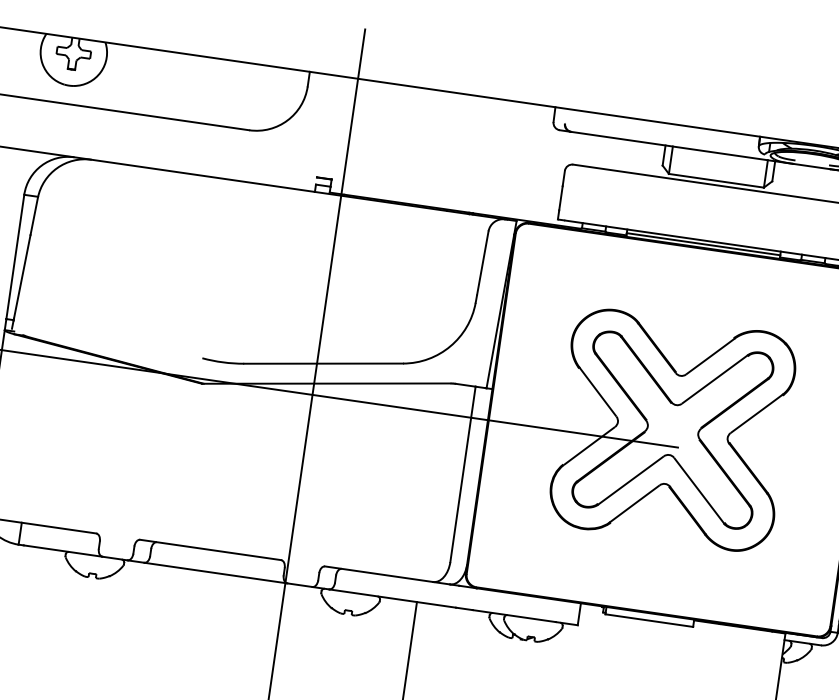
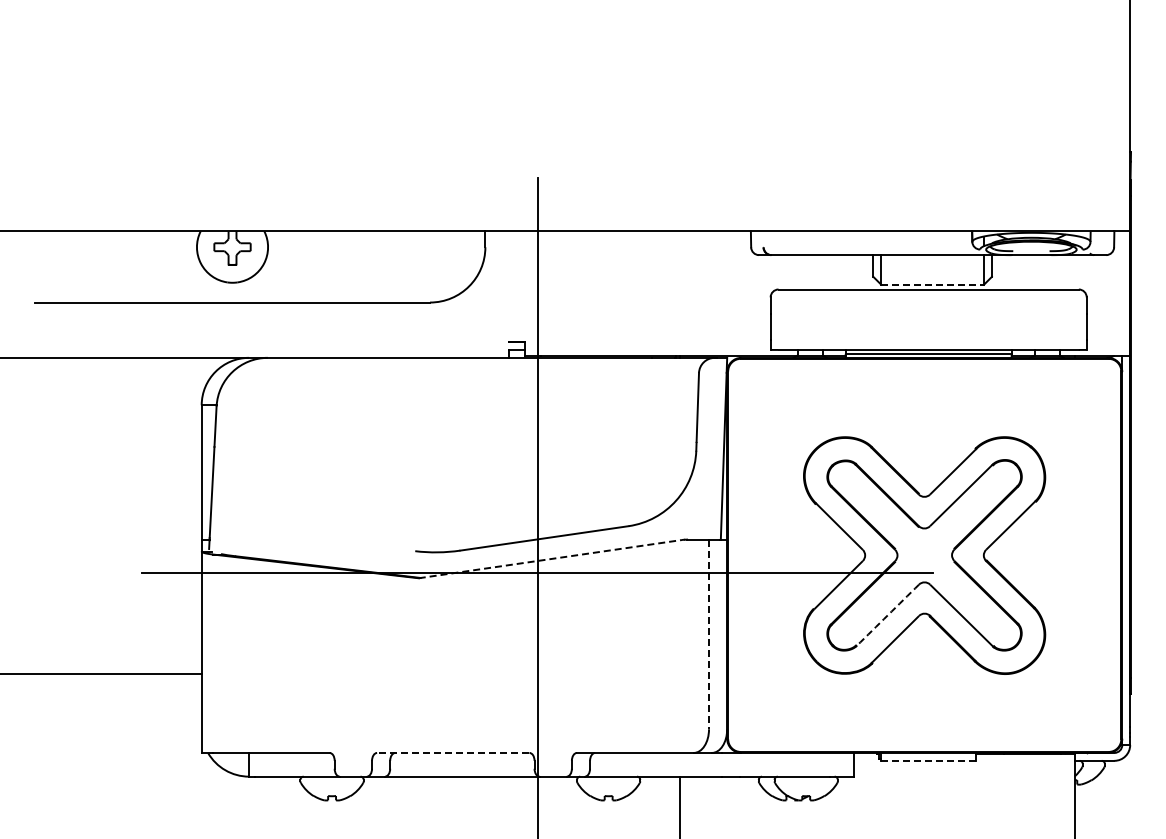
line: (717, 180) -> (933, 284), solid -> dashed
line: (326, 383) -> (550, 559), solid -> dashed
line: (463, 474) -> (709, 634), solid -> dashed
arc: (630, 480) -> (887, 615), solid -> dashed
line: (209, 549) -> (452, 752), solid -> dashed
line: (649, 620) -> (928, 760), solid -> dashed

